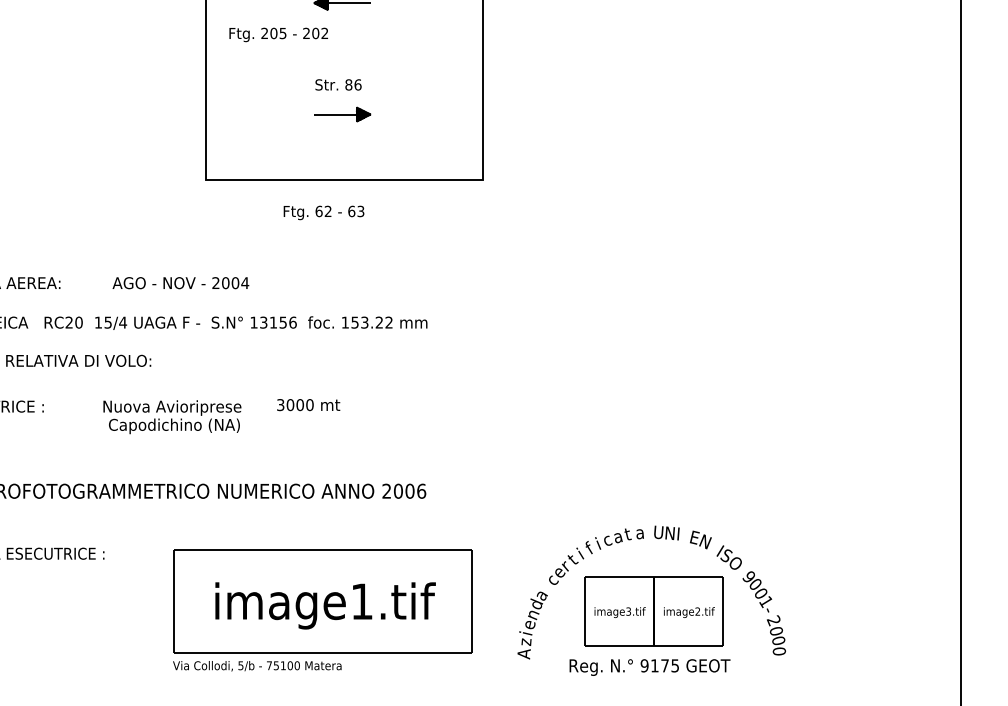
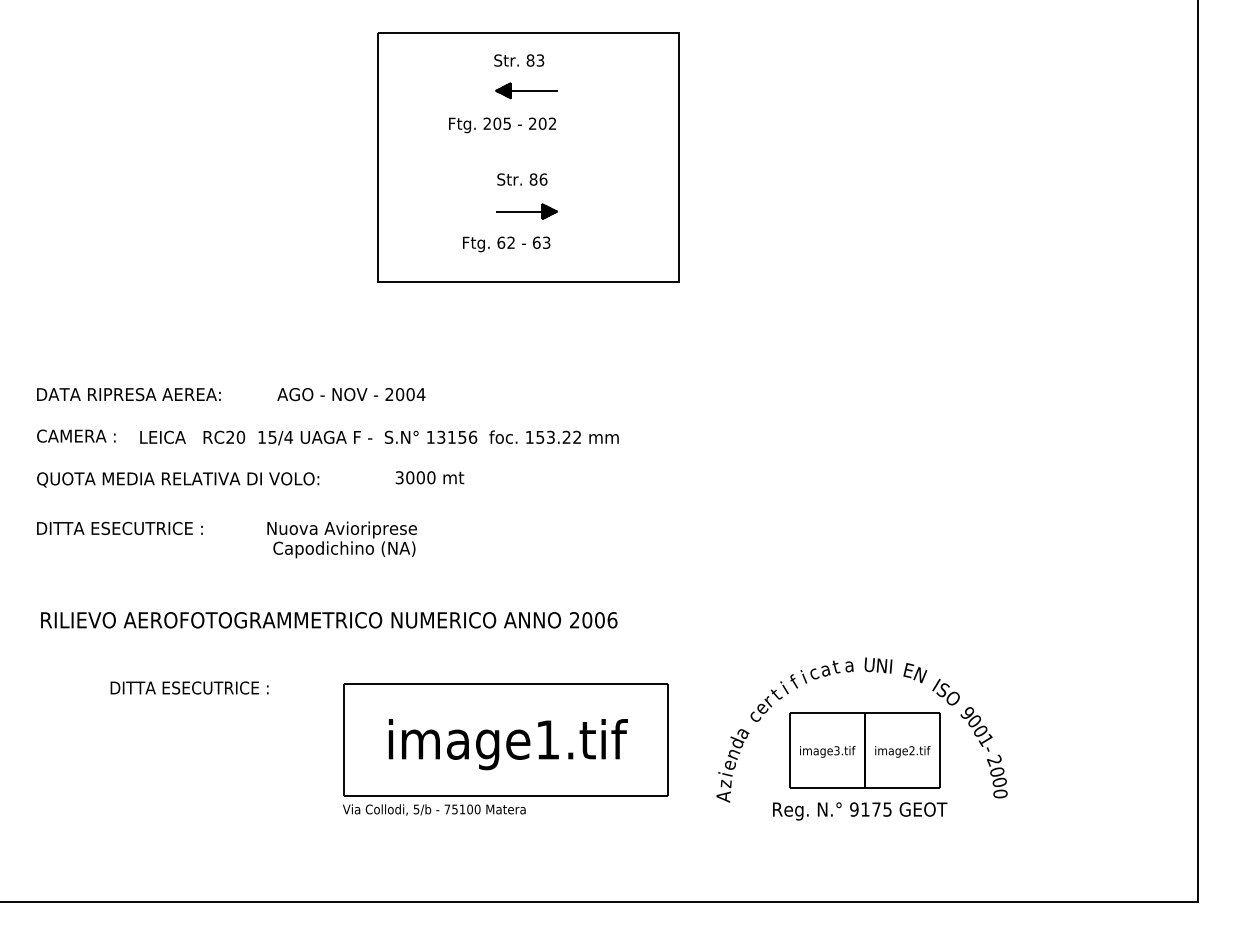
text: (278, 35) -> (502, 125), moved
text: (323, 213) -> (506, 244), moved
text: (308, 404) -> (429, 477), moved

